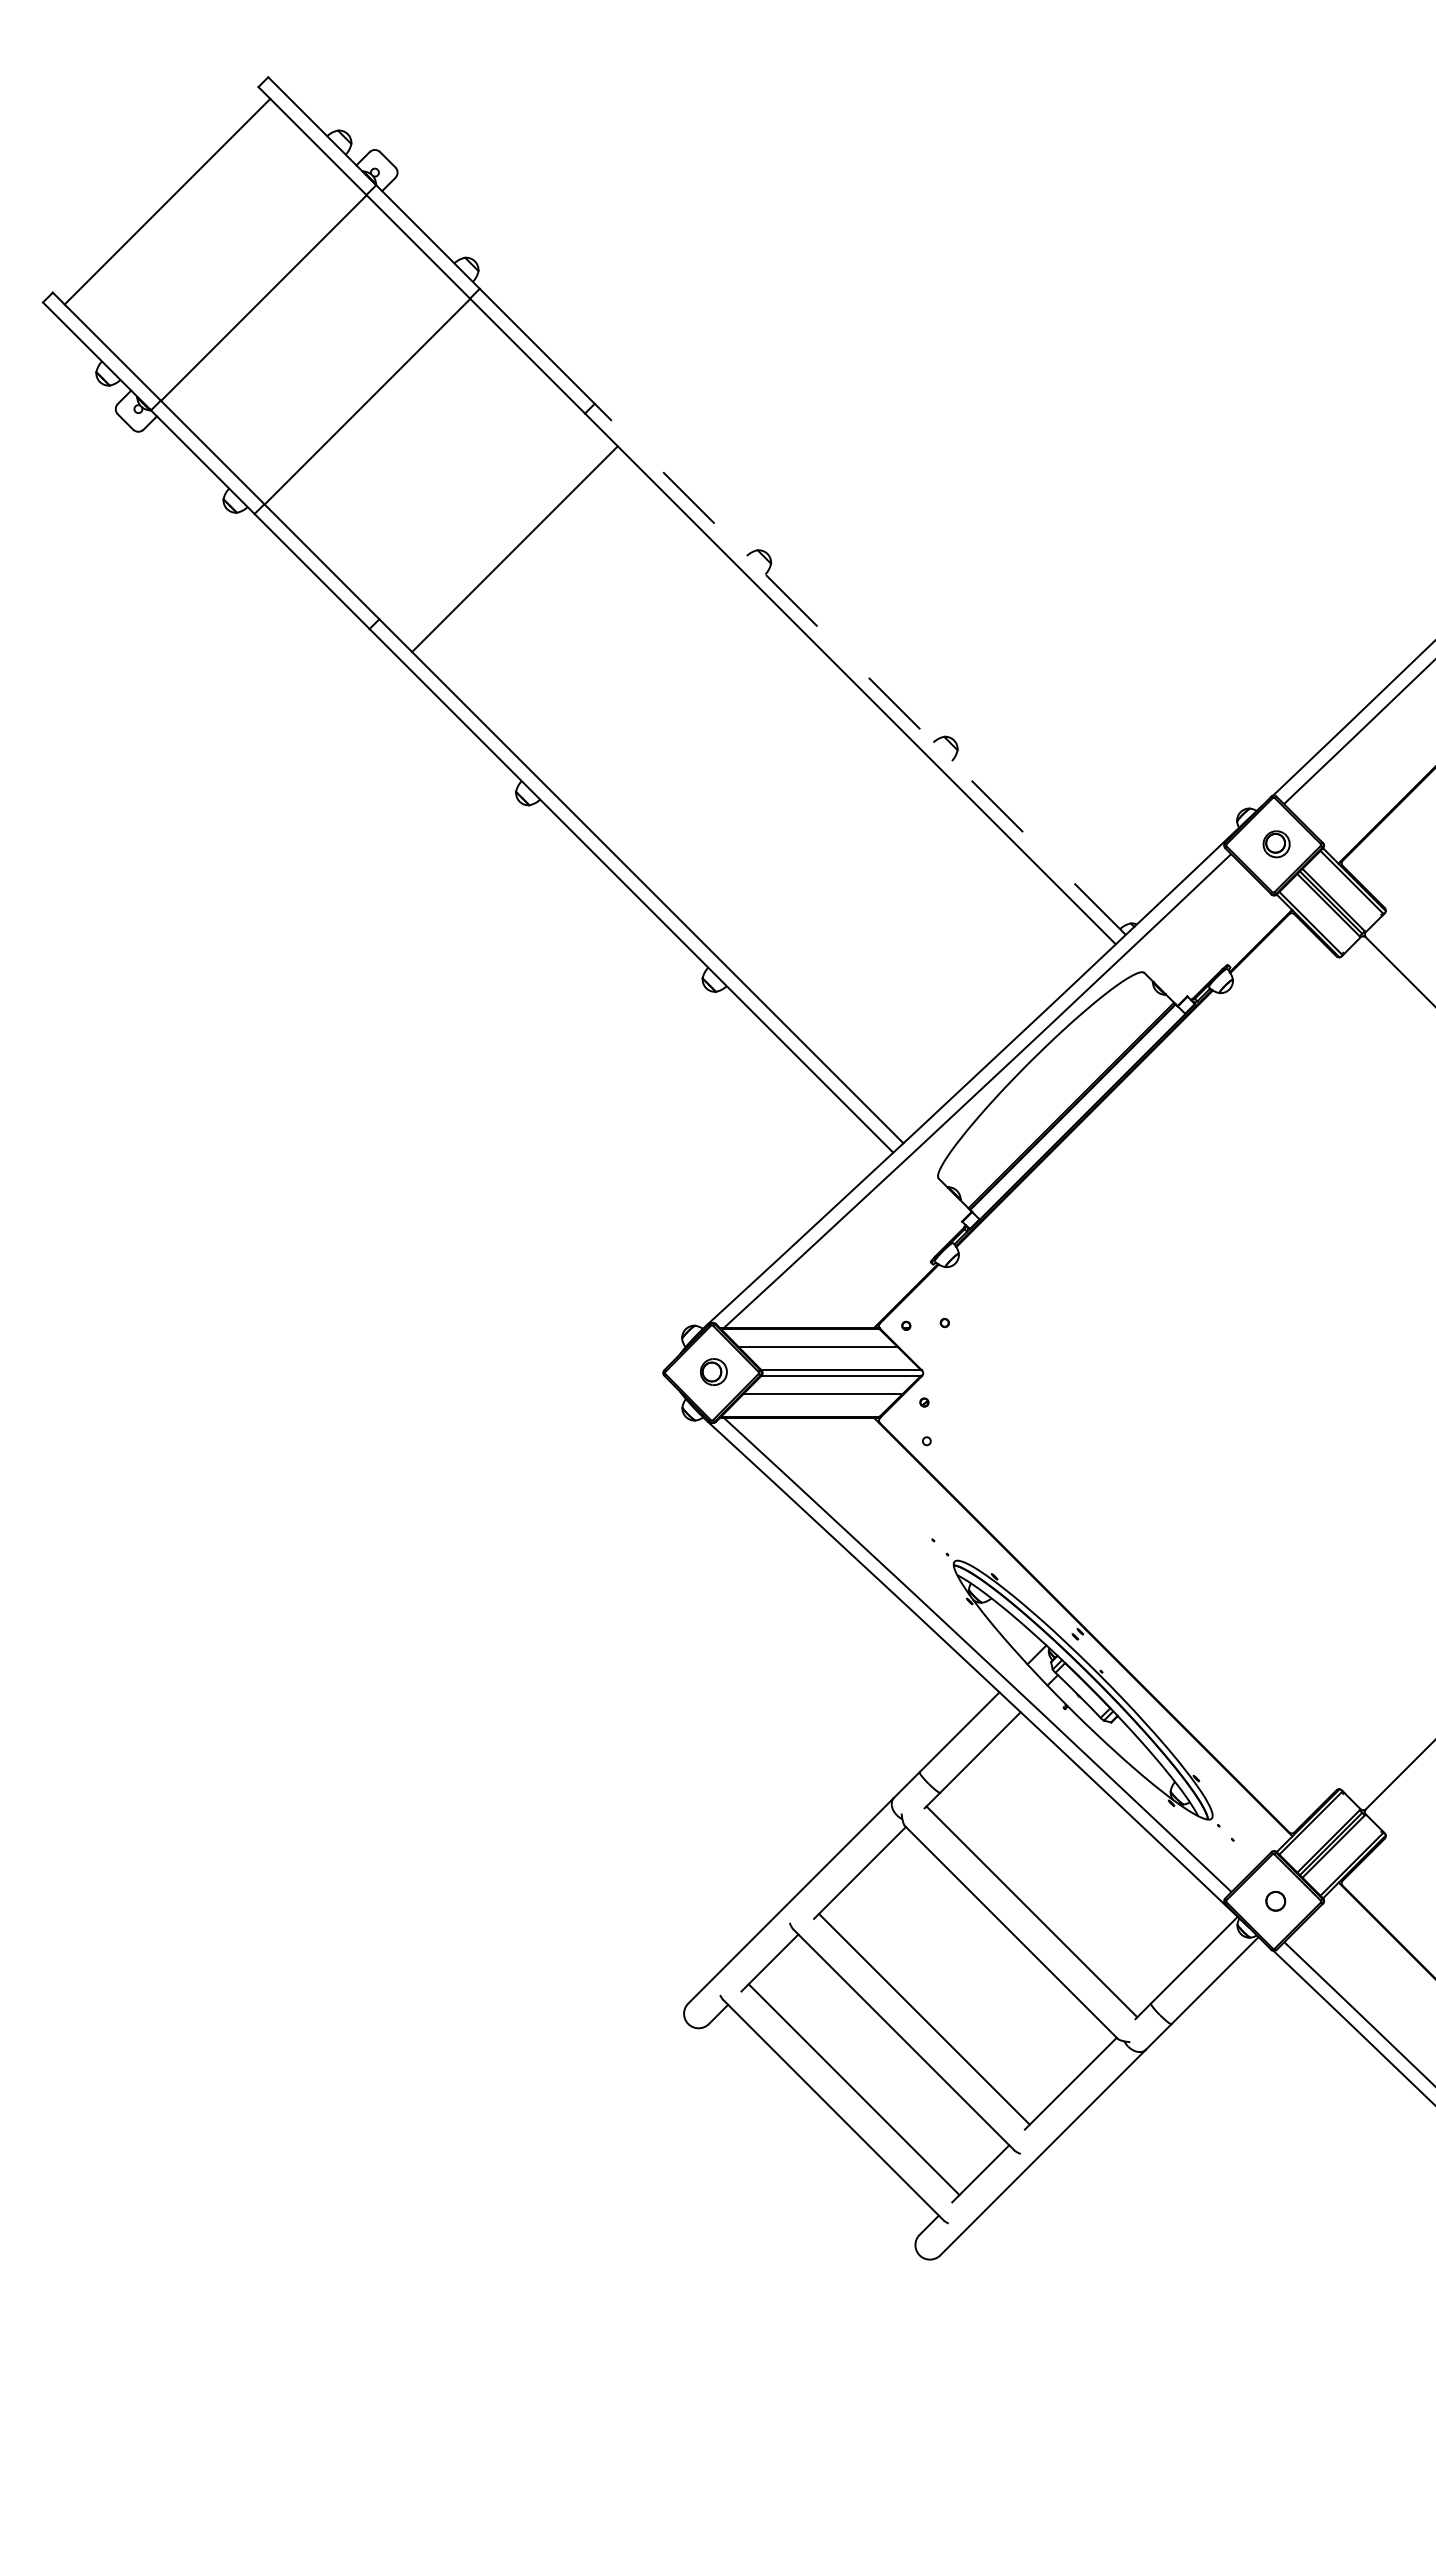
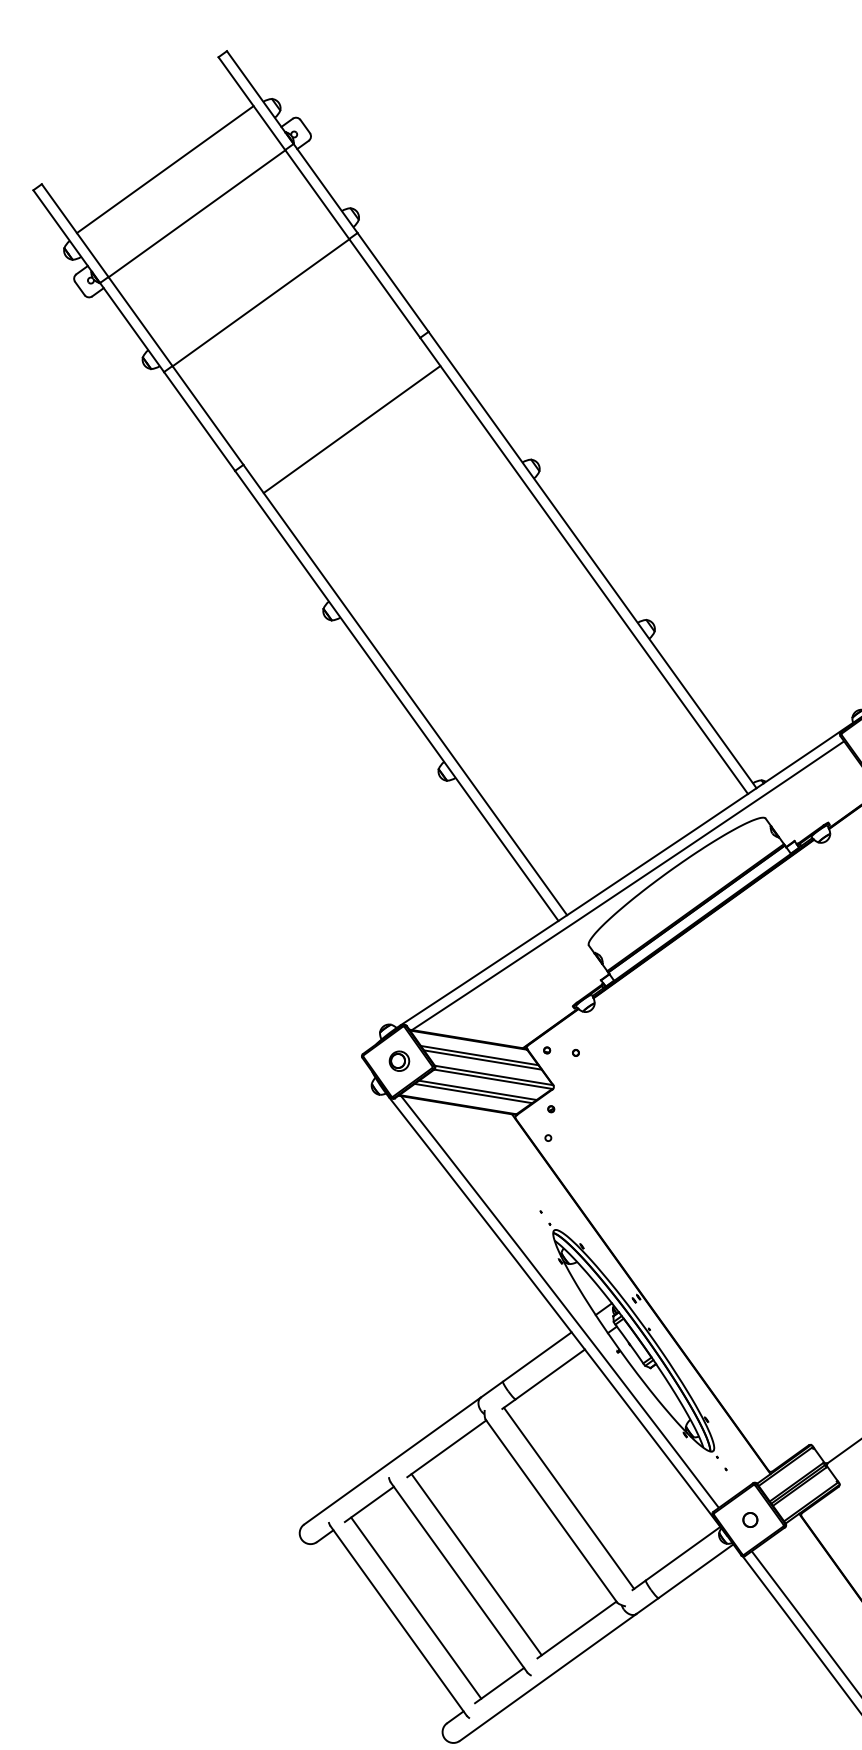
line: (167, 201) -> (165, 169), moved
line: (860, 669) -> (592, 560), dashed -> solid
line: (823, 1352) -> (482, 1060), added
line: (817, 1398) -> (472, 1093), added

